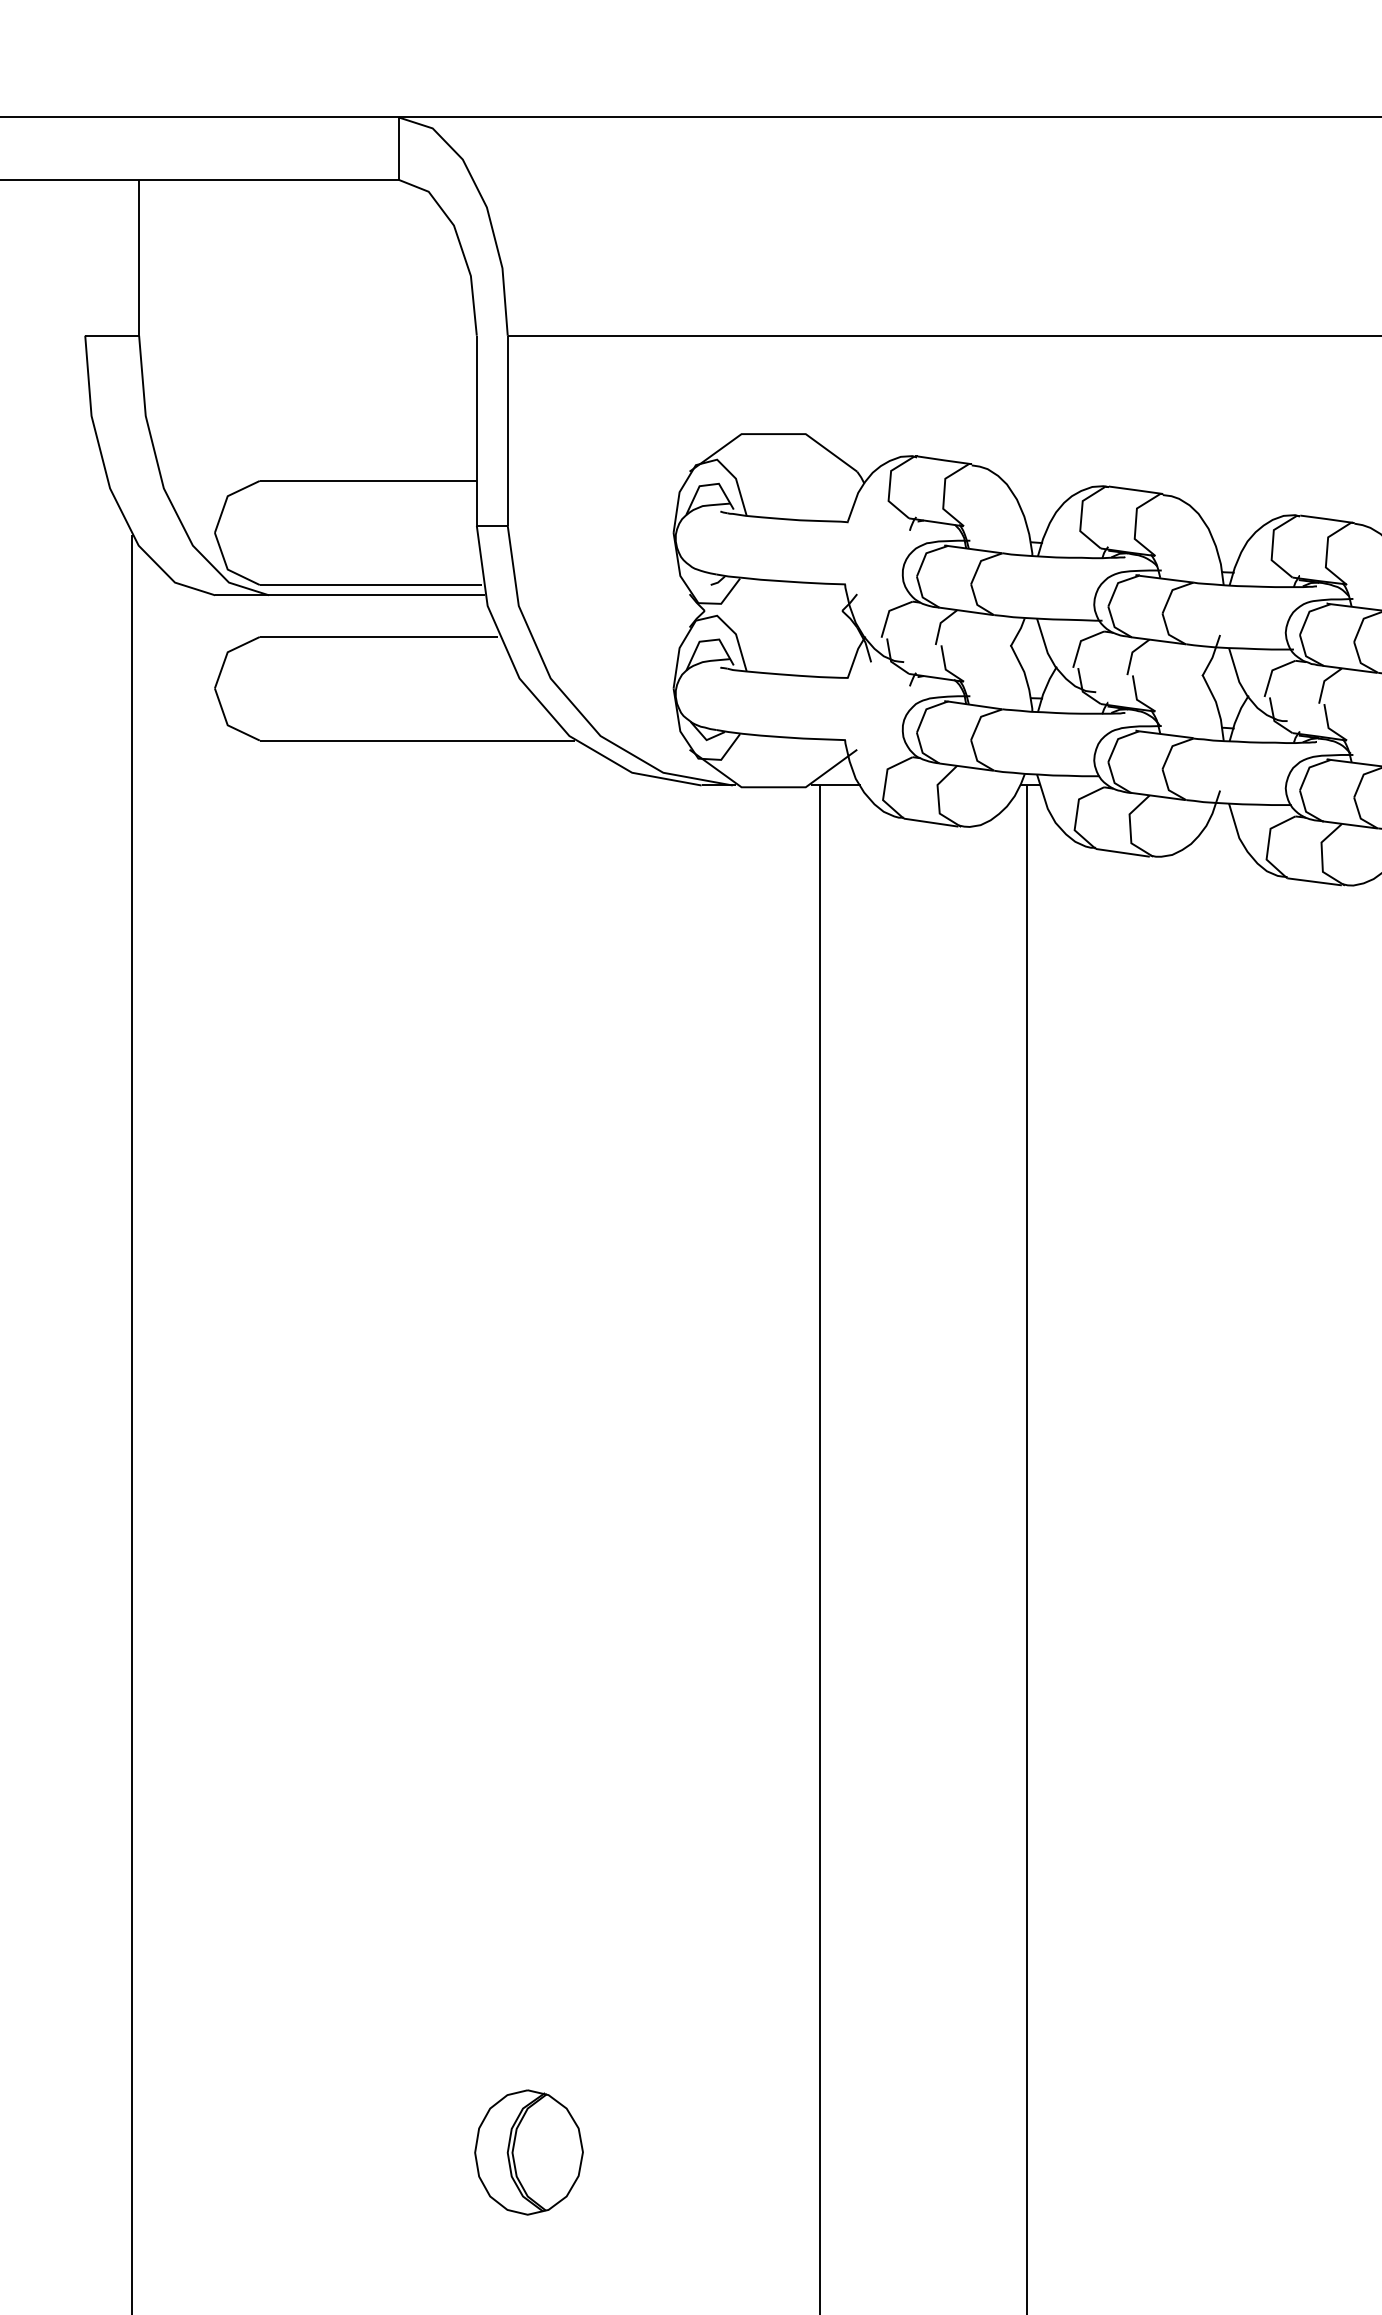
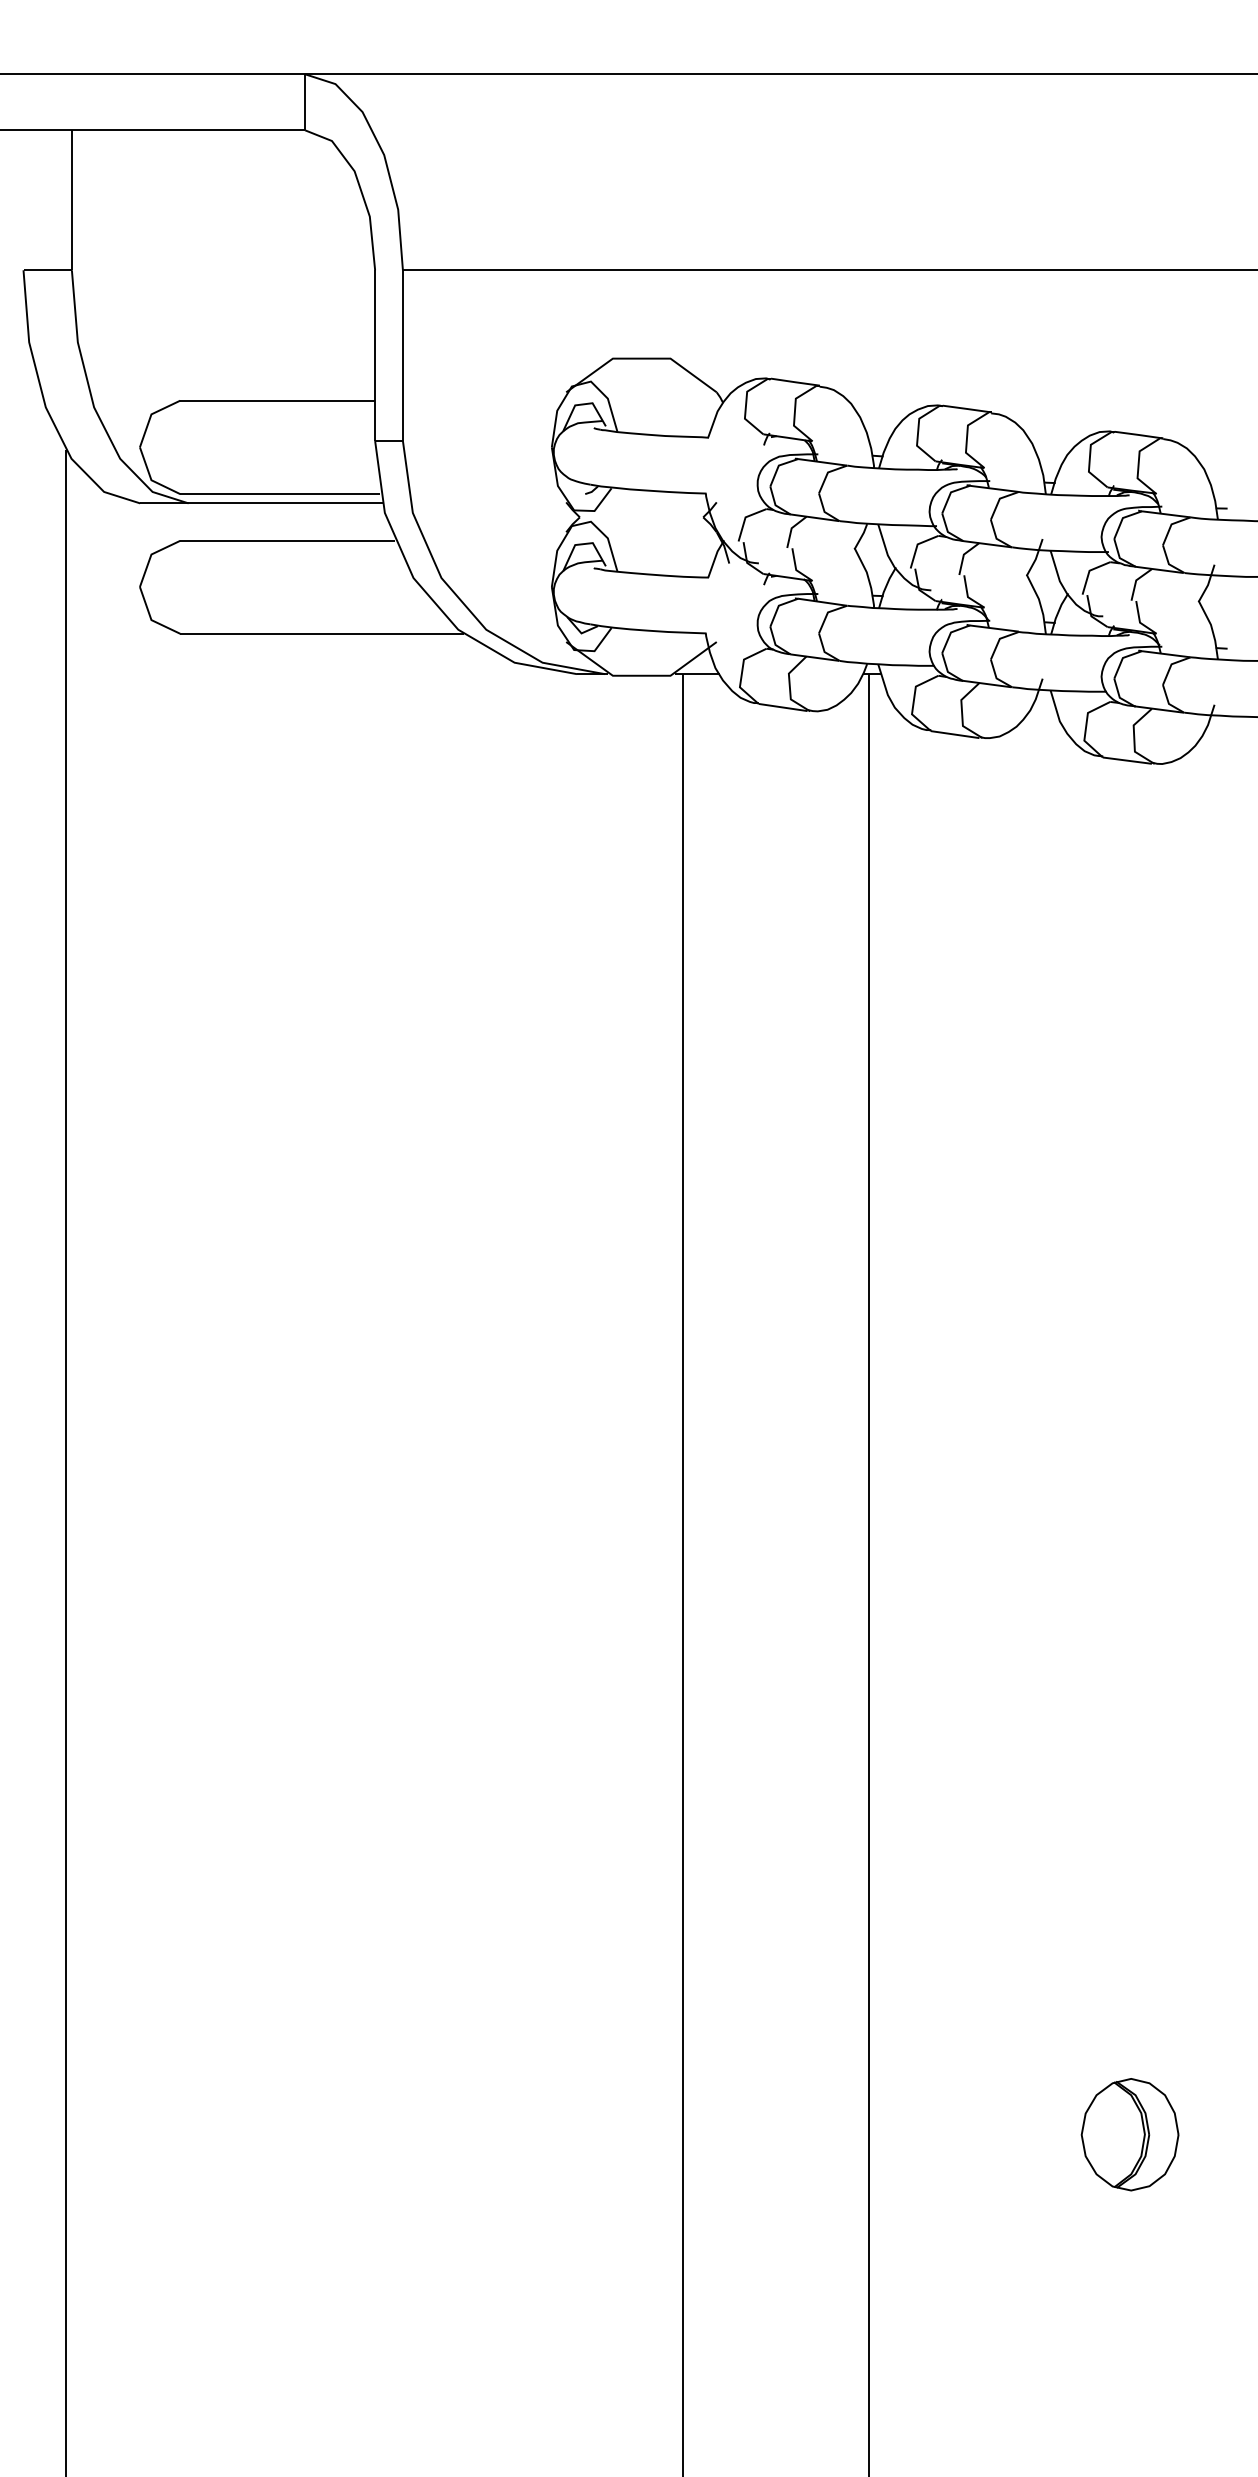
part: (528, 2152) -> (421, 1901), removed

